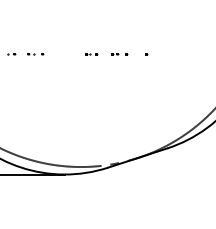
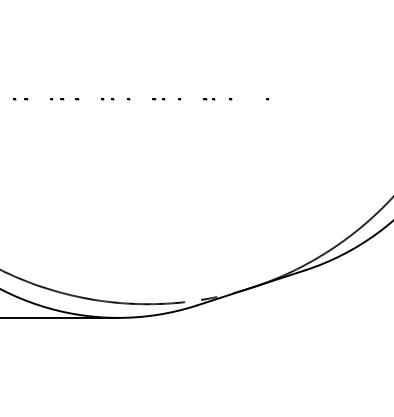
part: (63, 54) -> (115, 99), added
part: (91, 54) -> (166, 99), size x1.43

